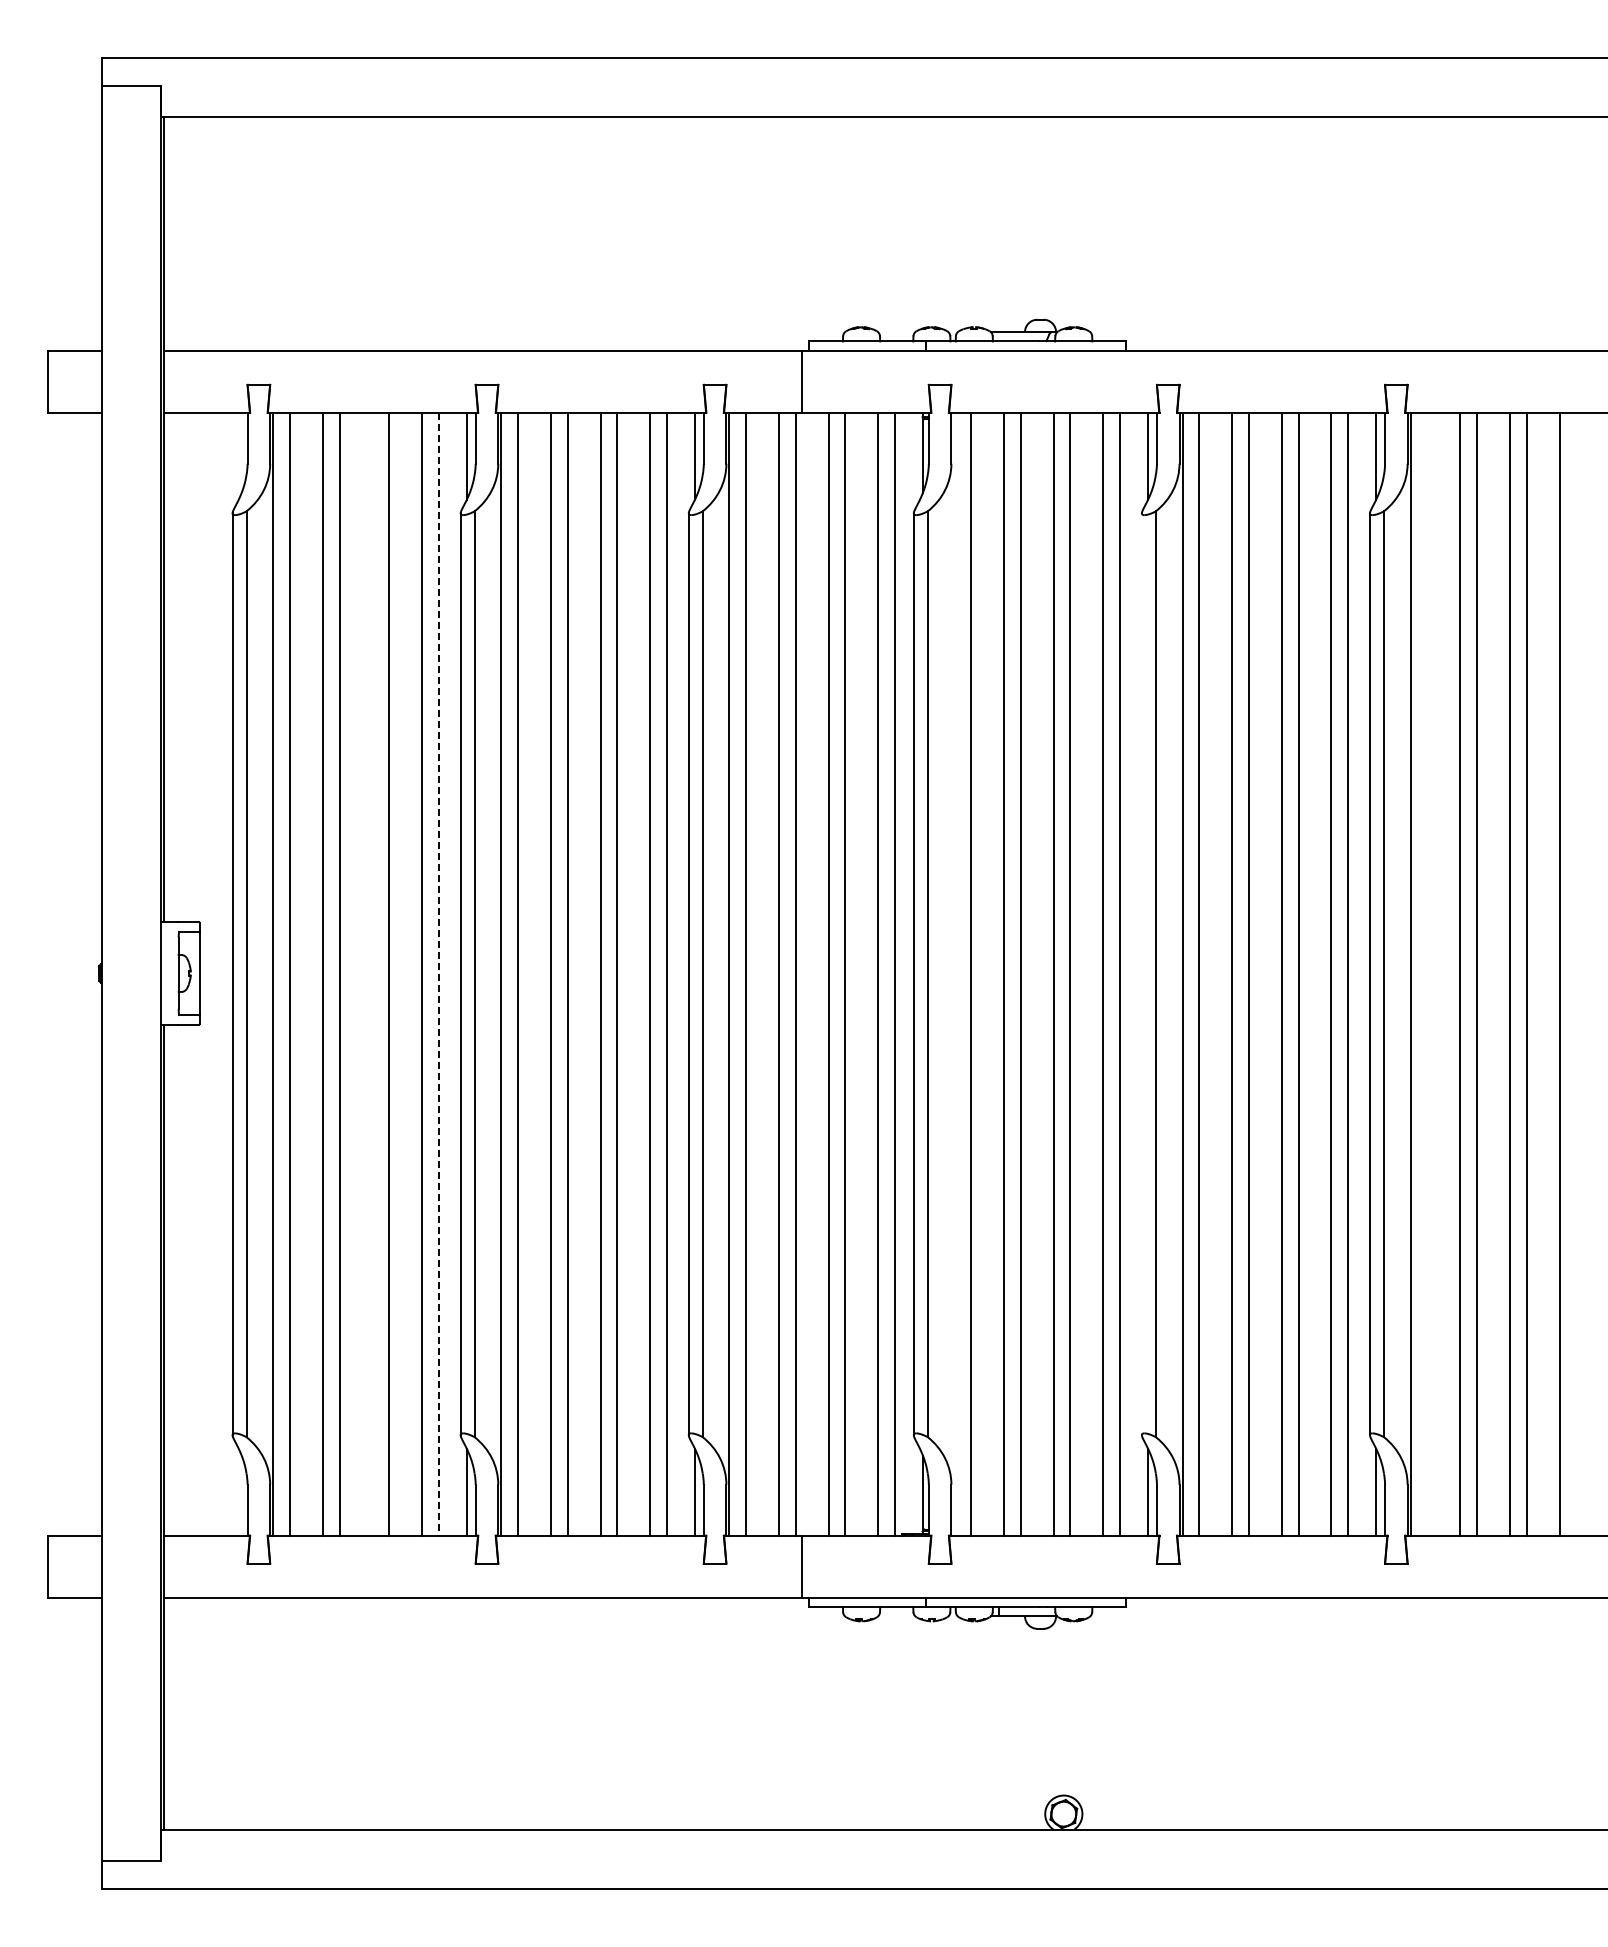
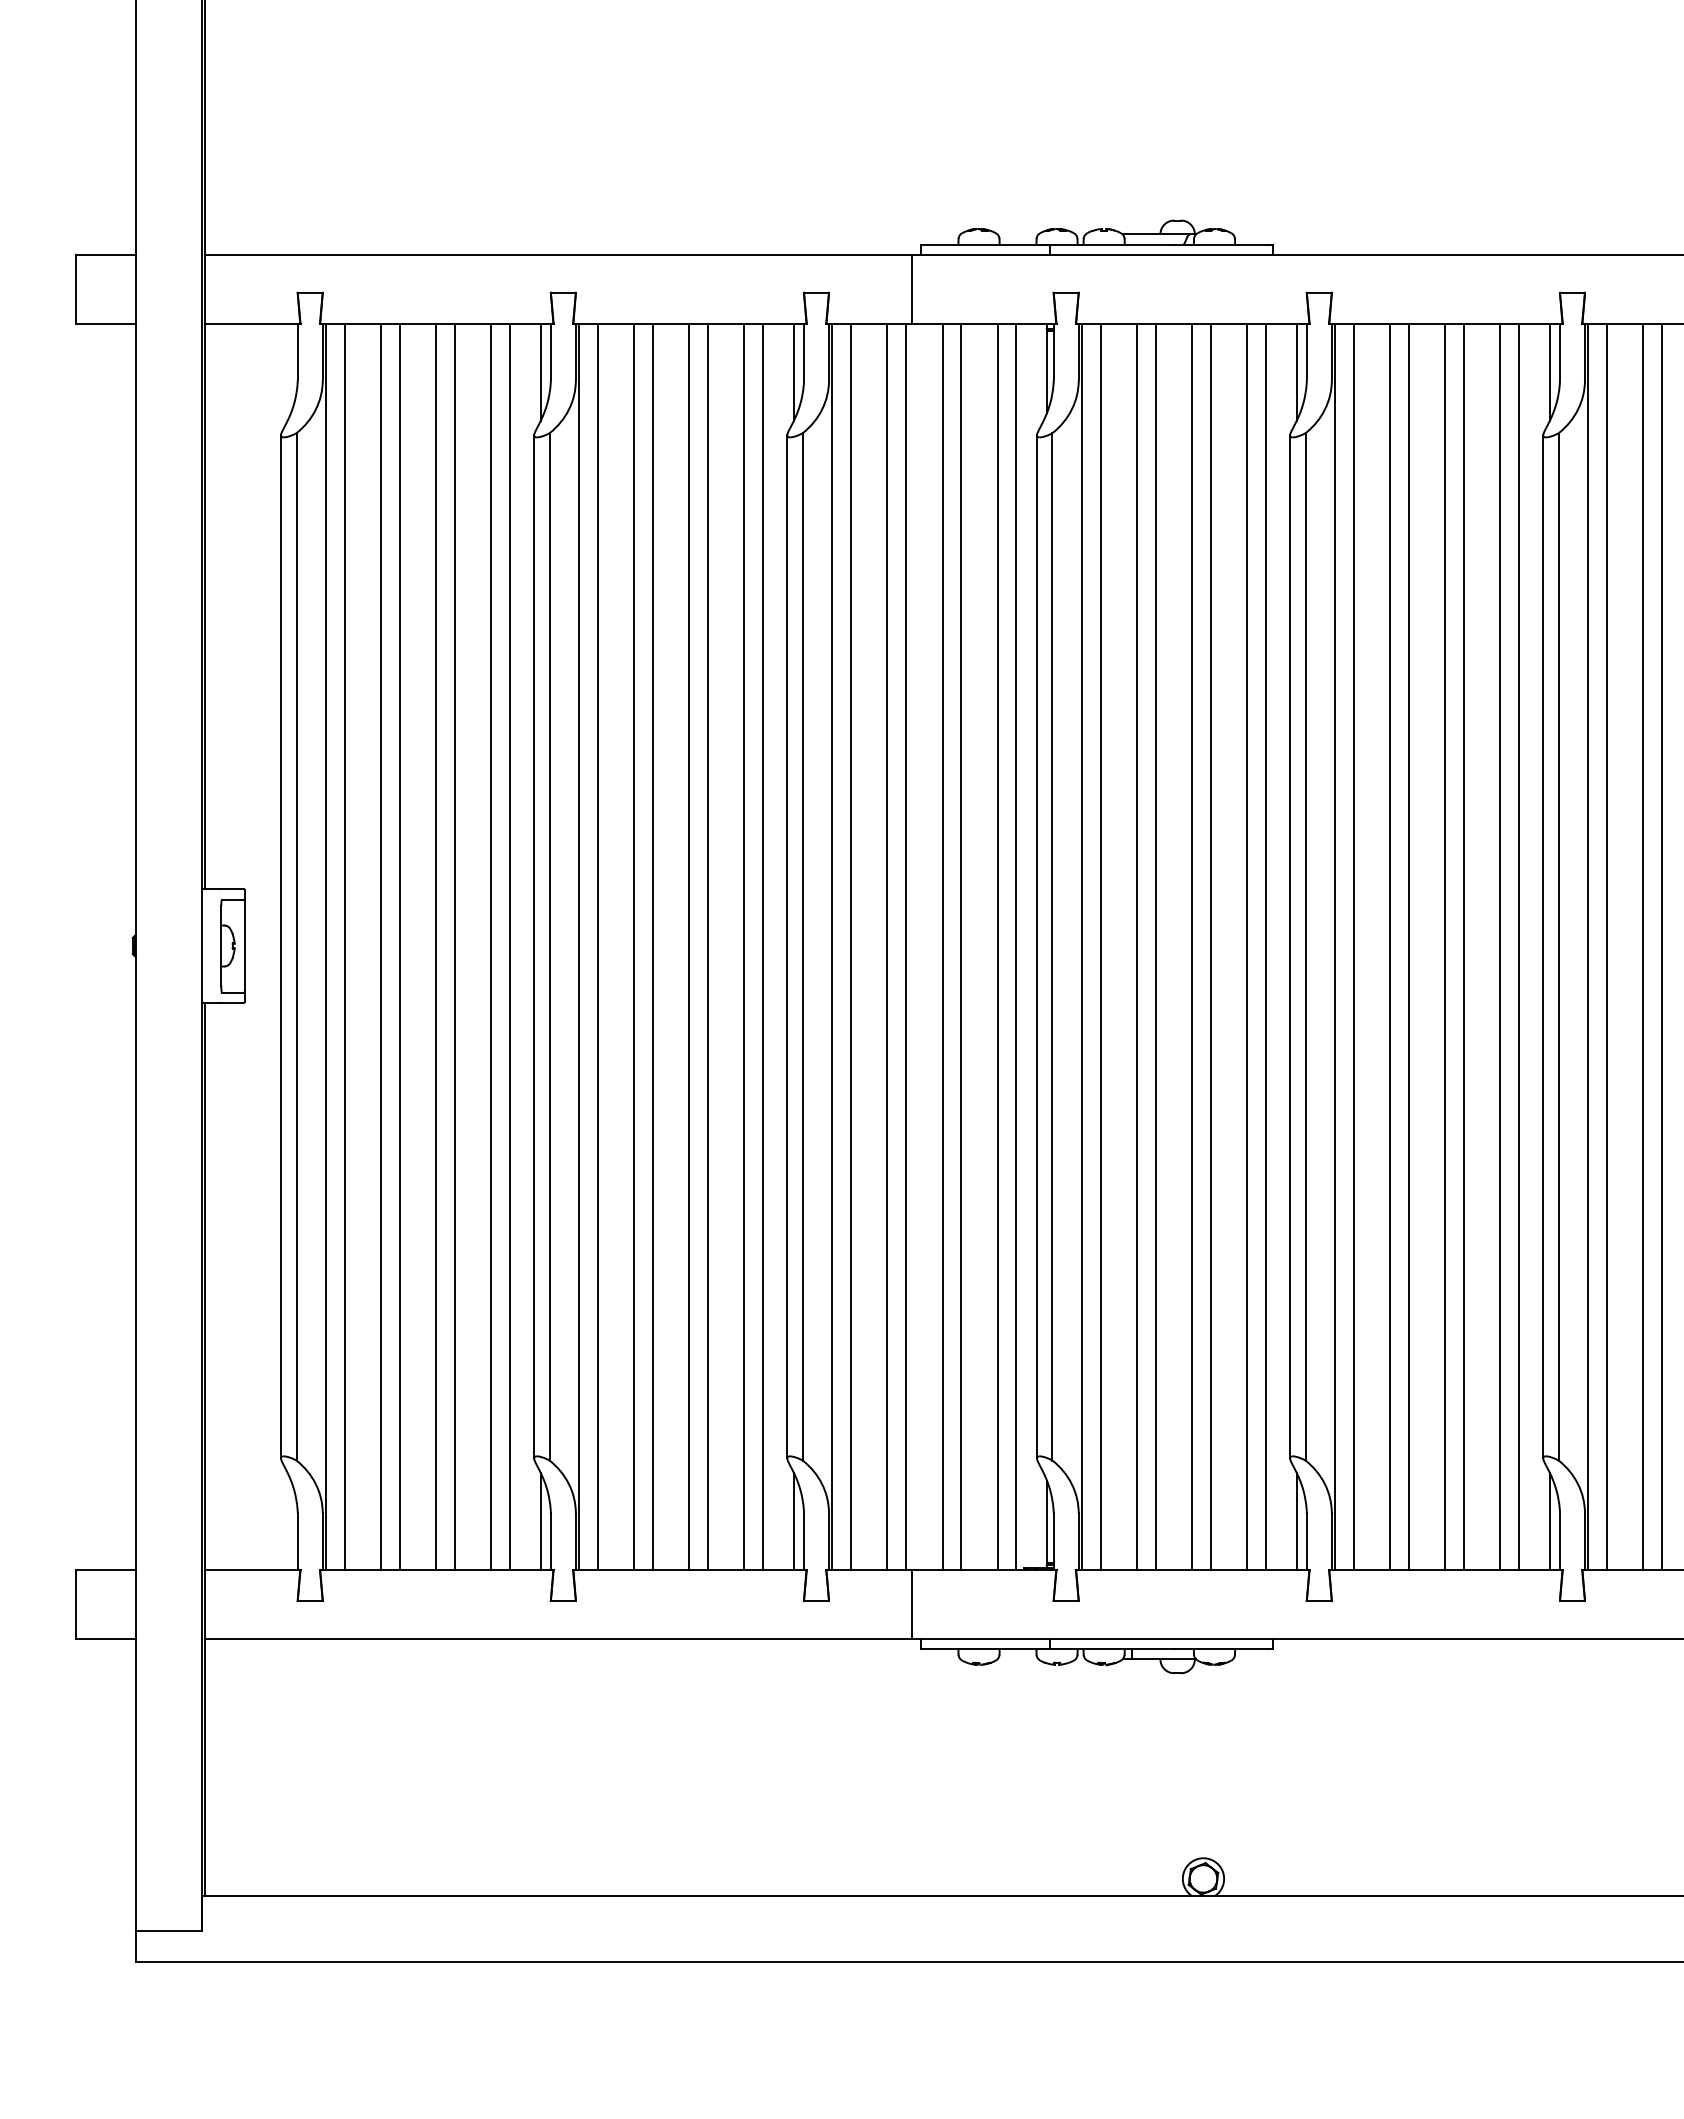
line: (372, 973) -> (436, 946), added
line: (954, 973) -> (1082, 946), added
line: (1427, 973) -> (1607, 946), added
line: (438, 974) -> (509, 947), dashed -> solid
line: (1141, 974) -> (1289, 947), added

